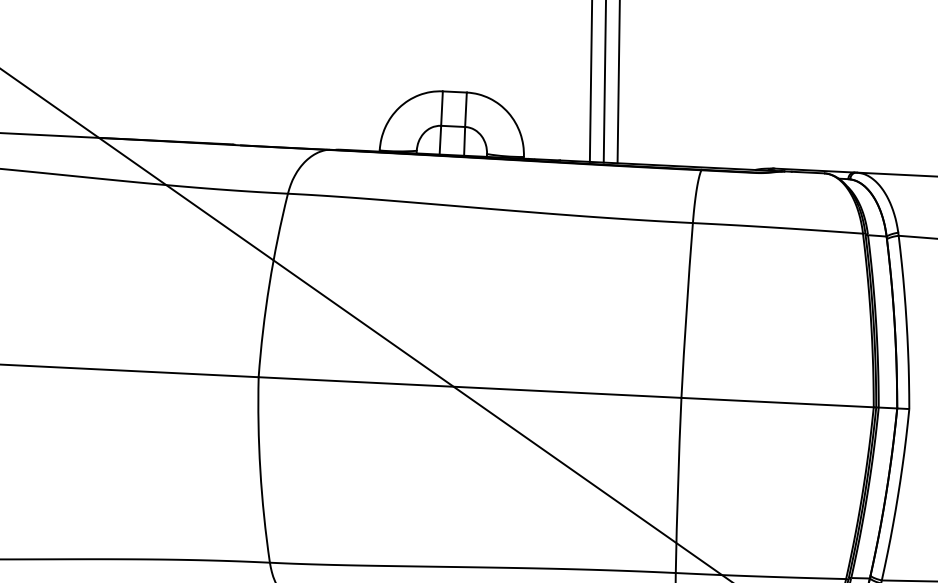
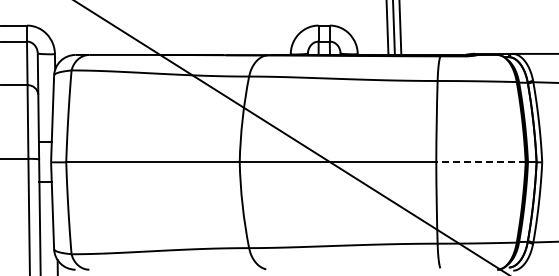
line: (776, 402) -> (480, 162), solid -> dashed

